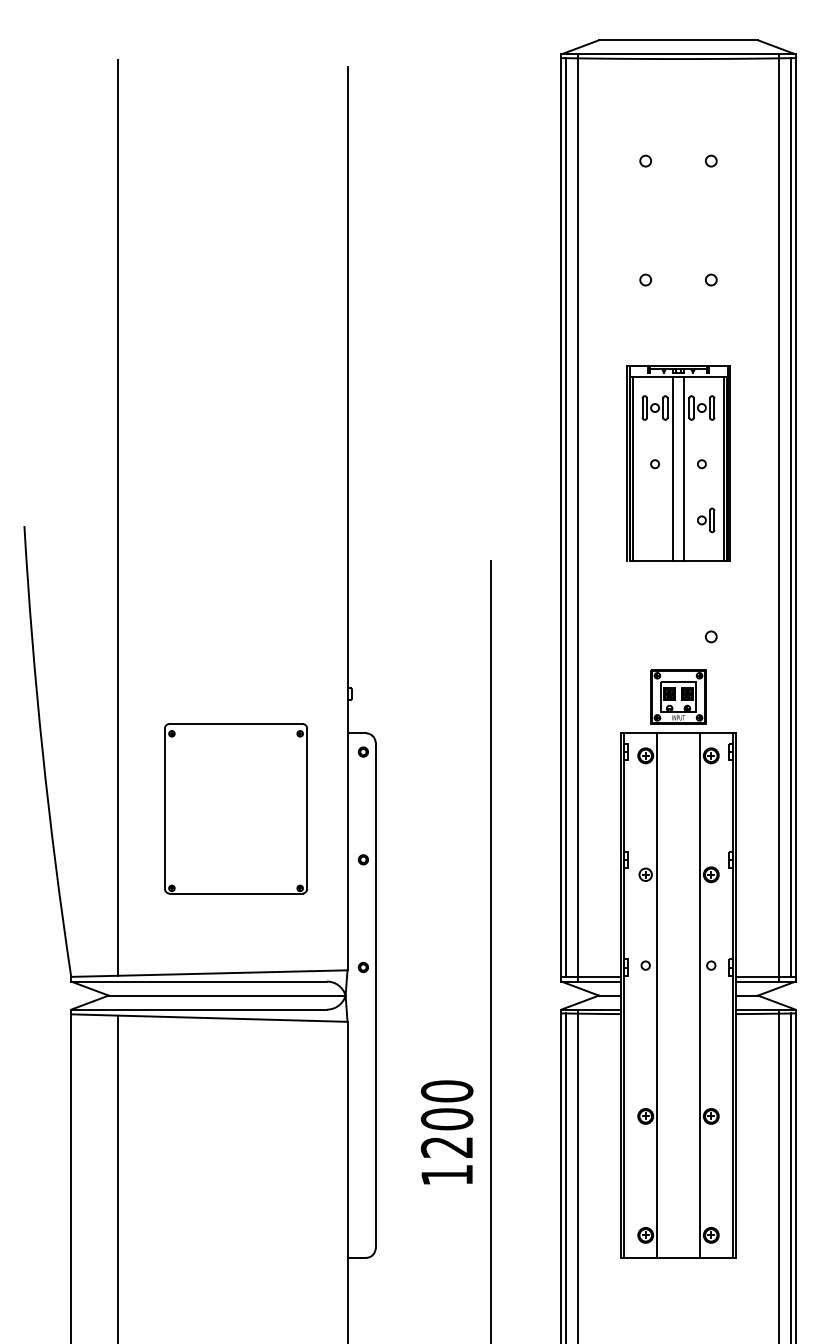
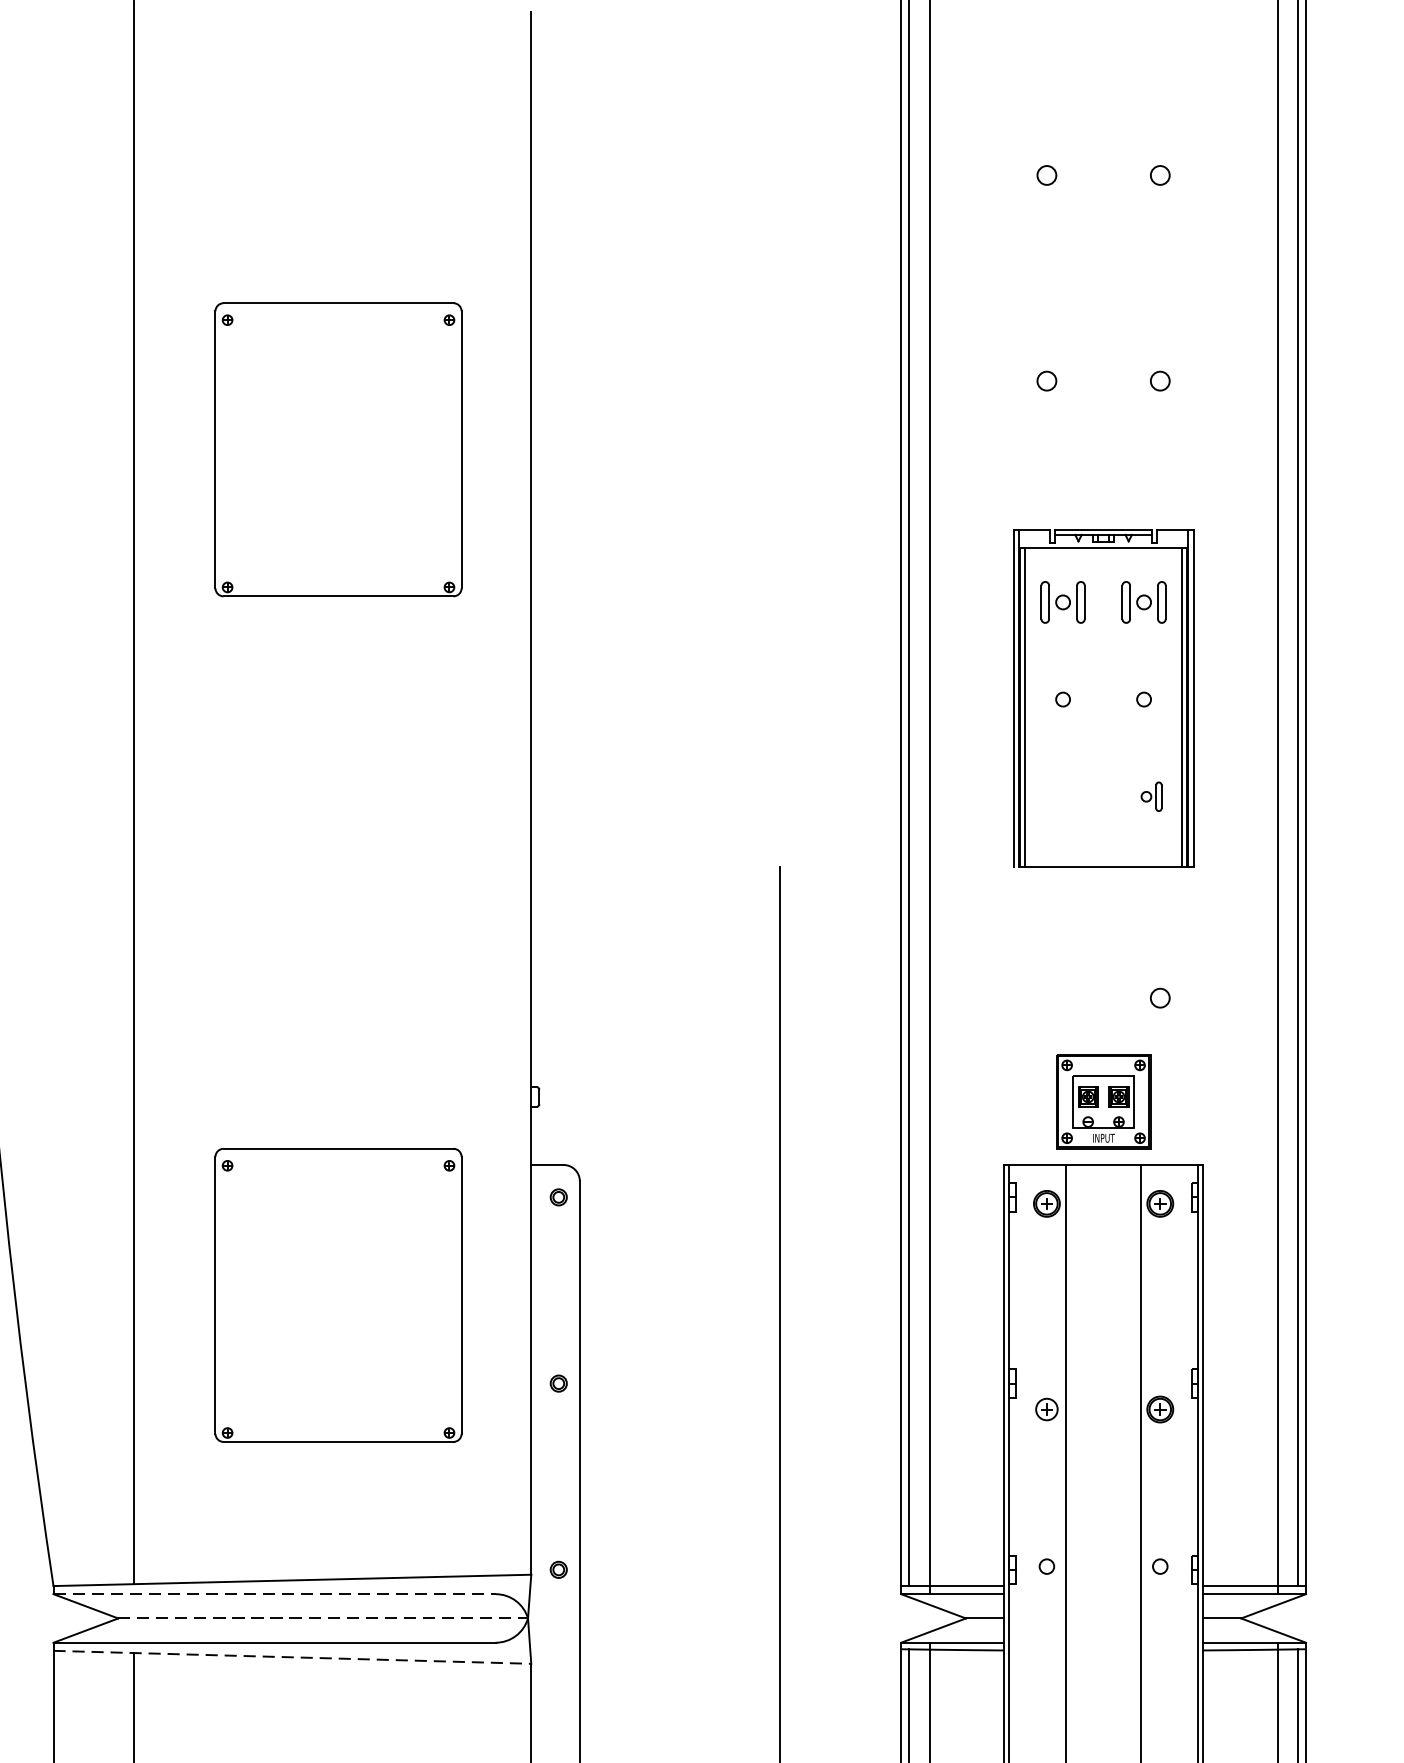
part: (236, 319) -> (339, 449), added
line: (672, 468) -> (1093, 706), removed
line: (684, 468) -> (1113, 706), removed
part: (706, 520) -> (1152, 796), size x0.7
line: (199, 981) -> (275, 1594), solid -> dashed
line: (227, 995) -> (323, 1618), solid -> dashed
line: (209, 1018) -> (292, 1658), solid -> dashed

